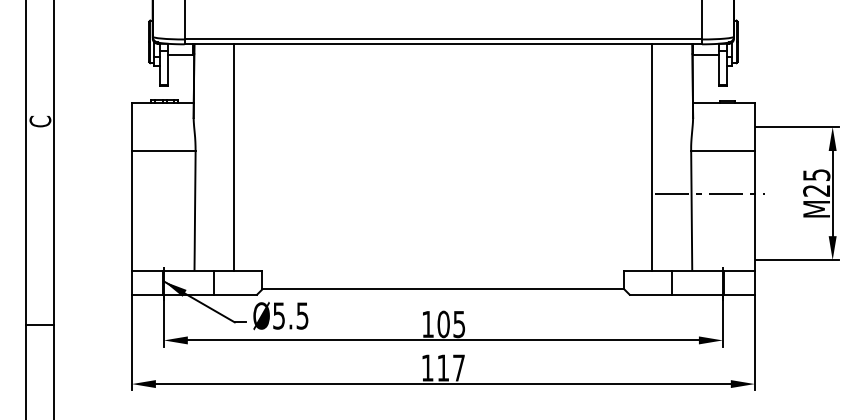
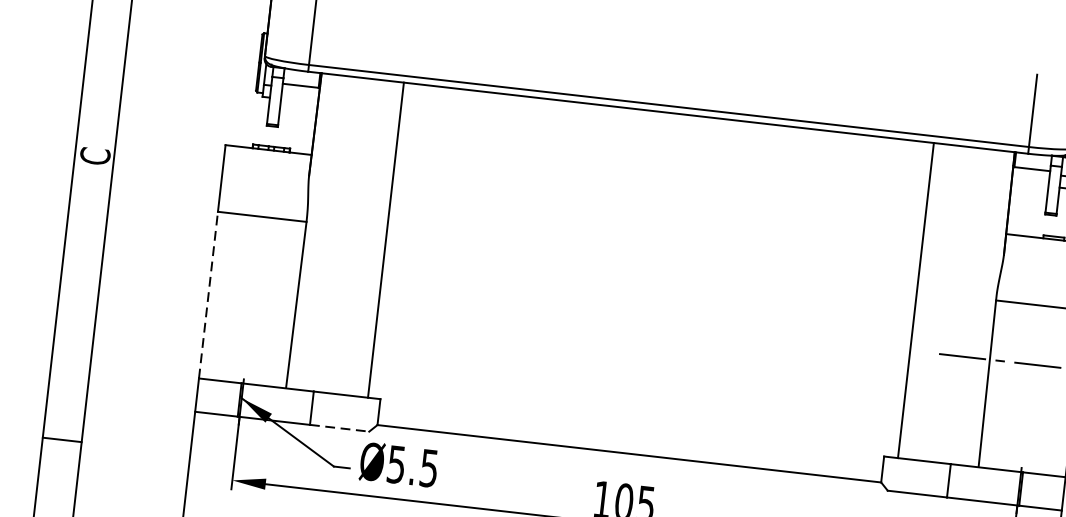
line: (234, 157) -> (386, 240), moved
line: (652, 157) -> (916, 300), moved
line: (131, 210) -> (207, 294), solid -> dashed
line: (236, 294) -> (340, 428), solid -> dashed

